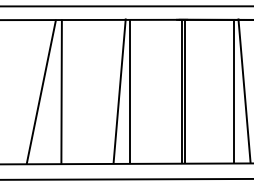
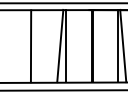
line: (40, 92) -> (20, 46), removed

